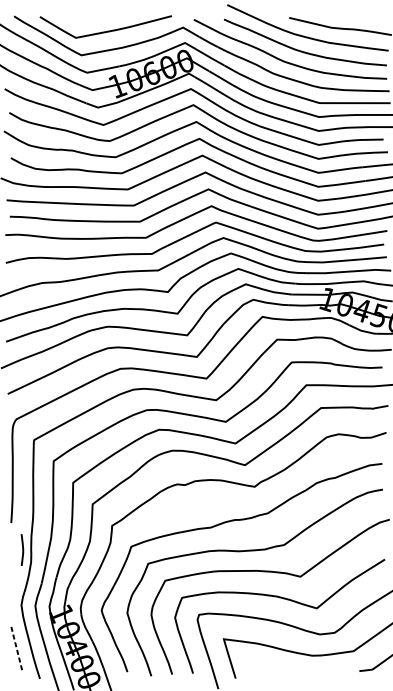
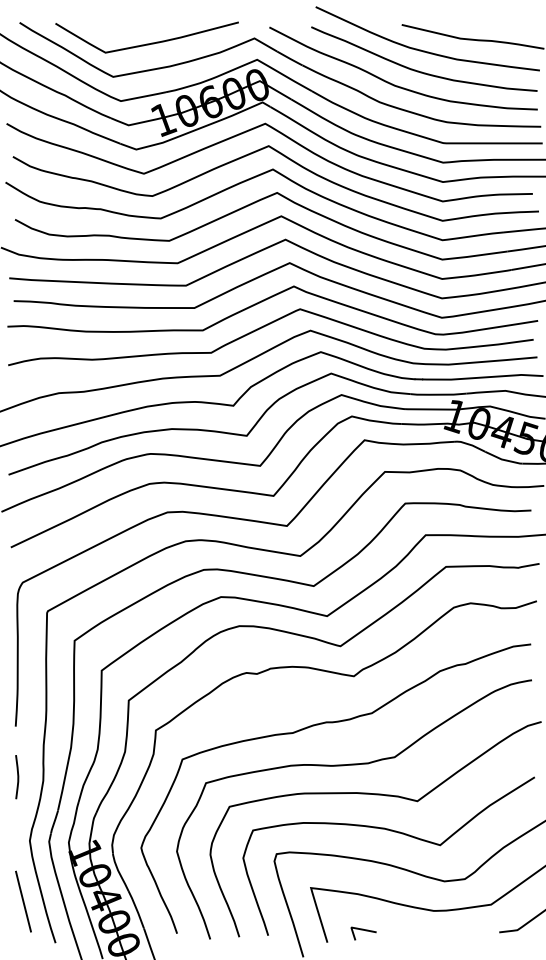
curve: (22, 550) -> (17, 777), moved
line: (16, 648) -> (23, 901), dashed -> solid
line: (263, 670) -> (365, 931), added

